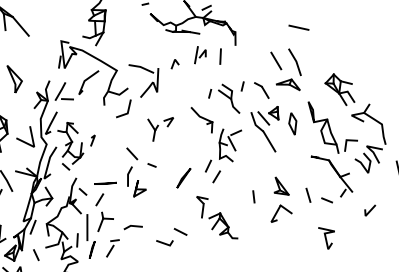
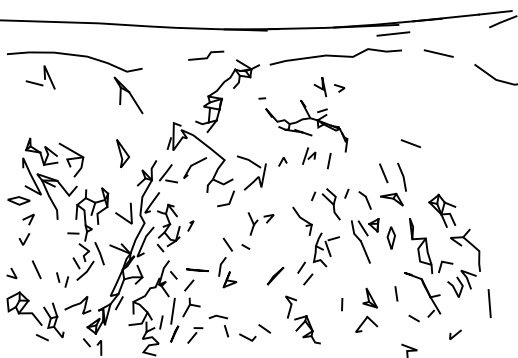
line: (151, 165) -> (245, 246), moved
line: (308, 194) -> (396, 293), moved
line: (36, 255) -> (226, 331), moved

